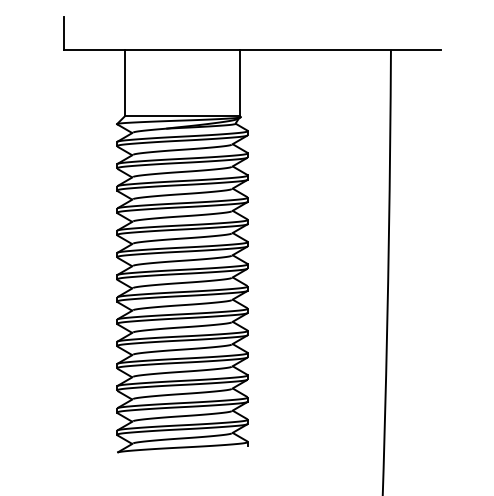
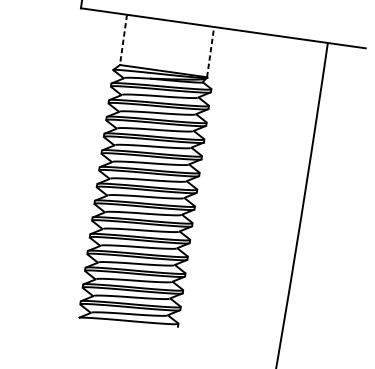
line: (240, 82) -> (210, 51), solid -> dashed
line: (124, 83) -> (123, 40), solid -> dashed

